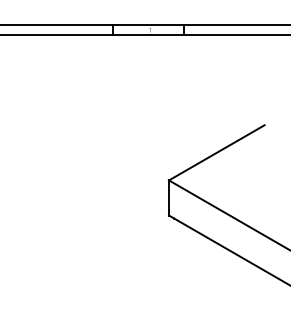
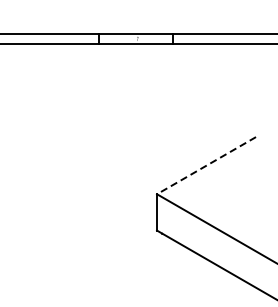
line: (216, 153) -> (206, 166), solid -> dashed

